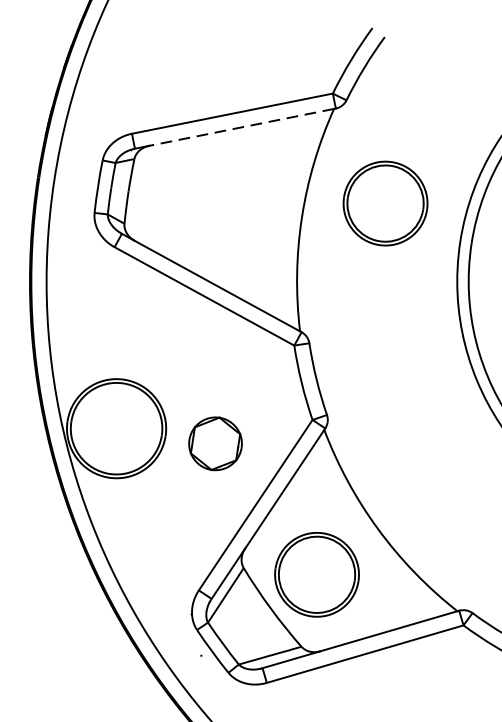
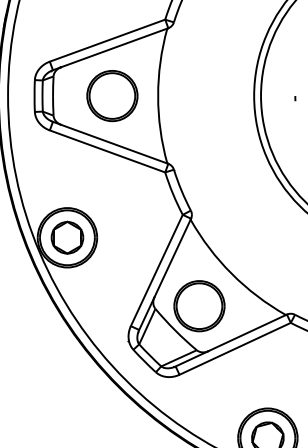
line: (242, 126) -> (114, 47), dashed -> solid
part: (385, 204) -> (112, 96), moved
part: (215, 443) -> (67, 237), moved

